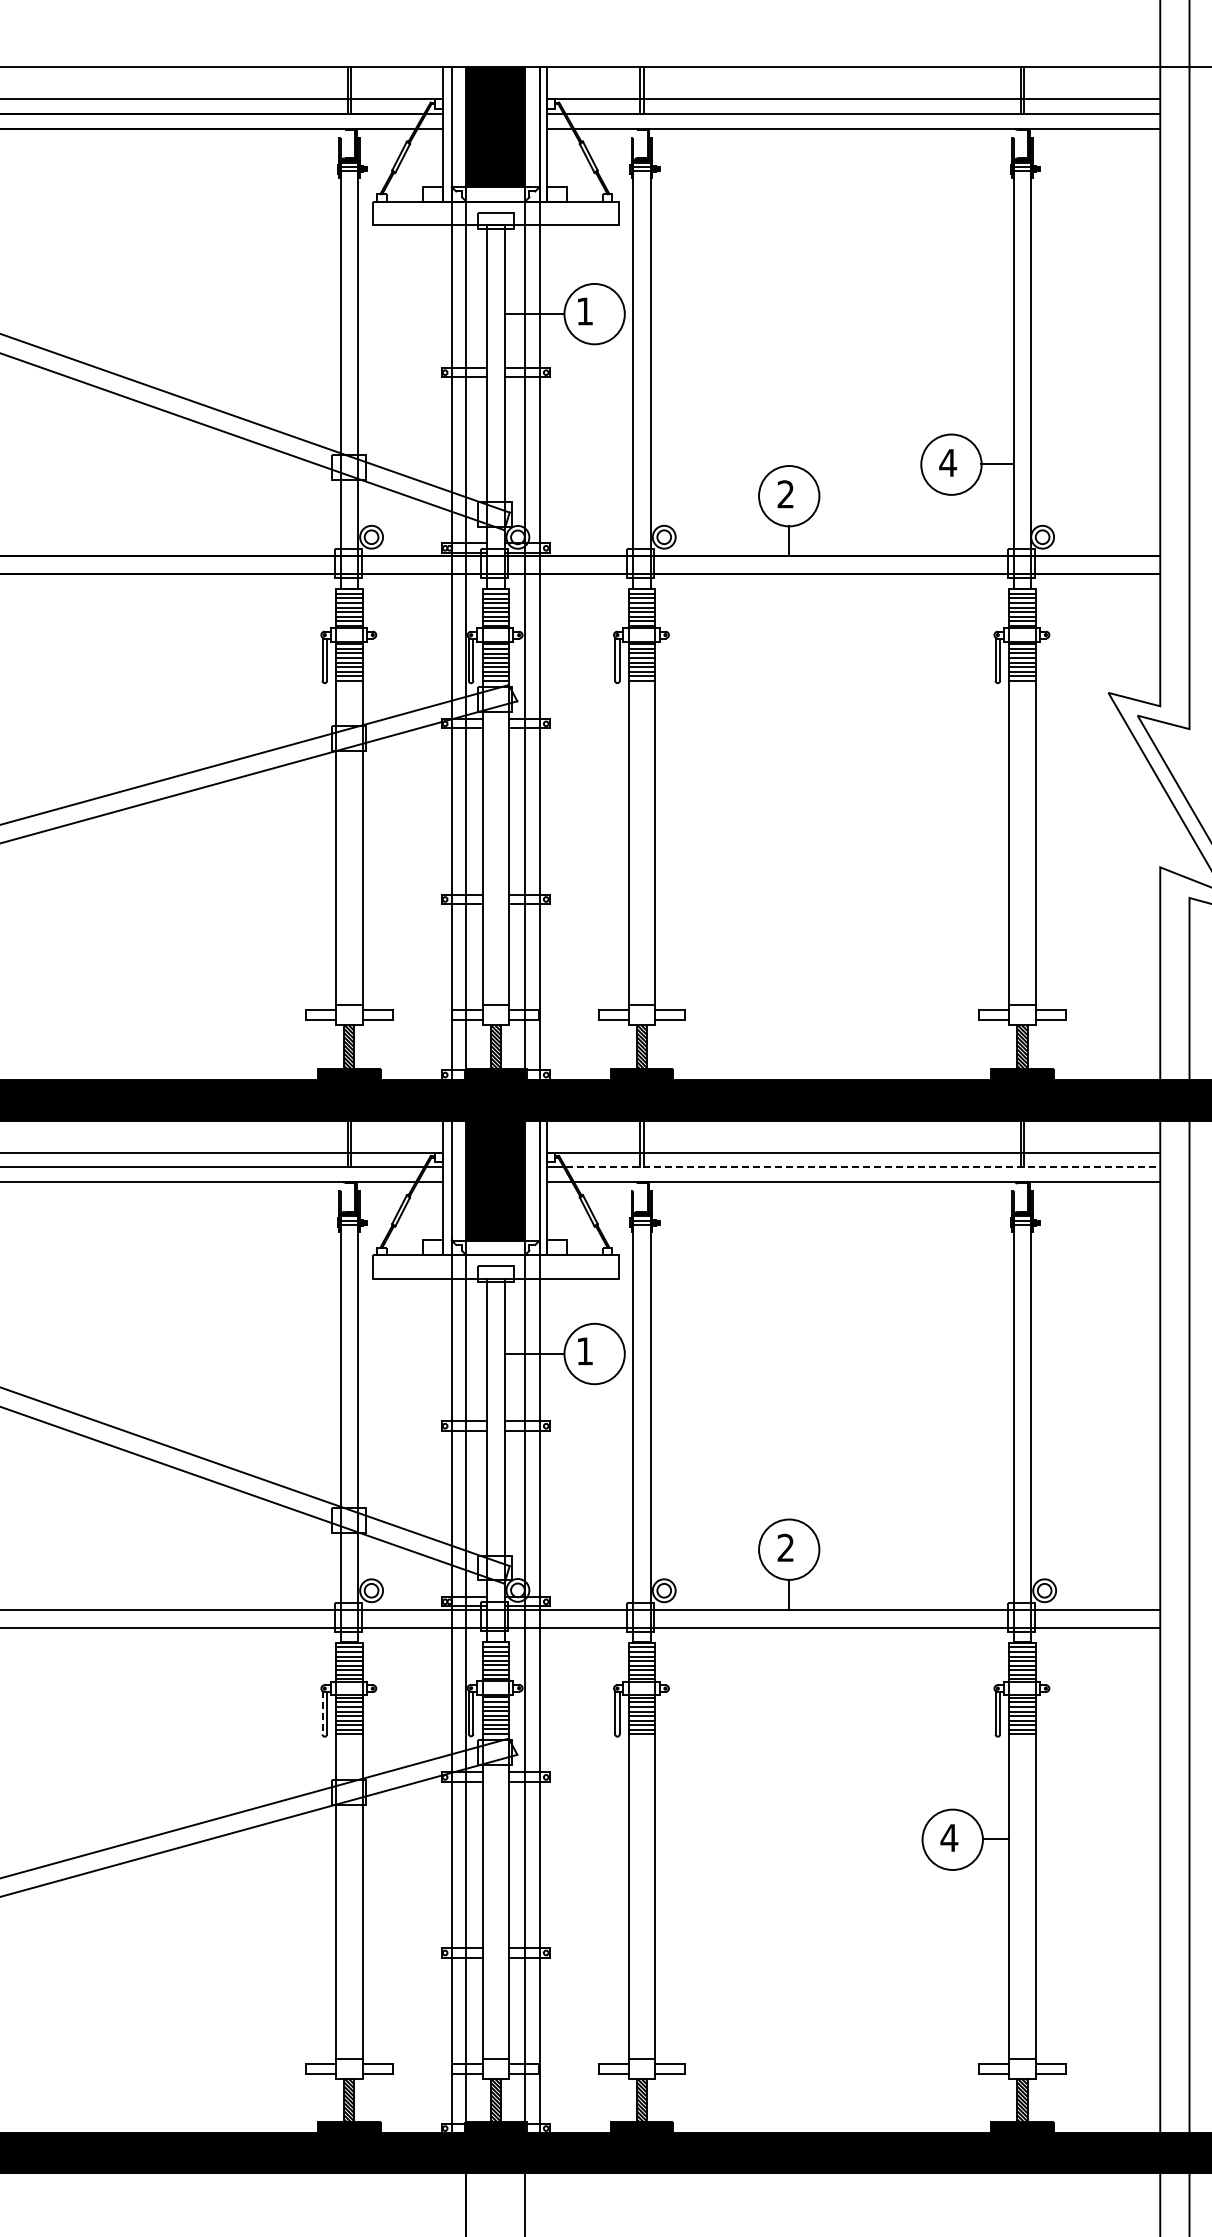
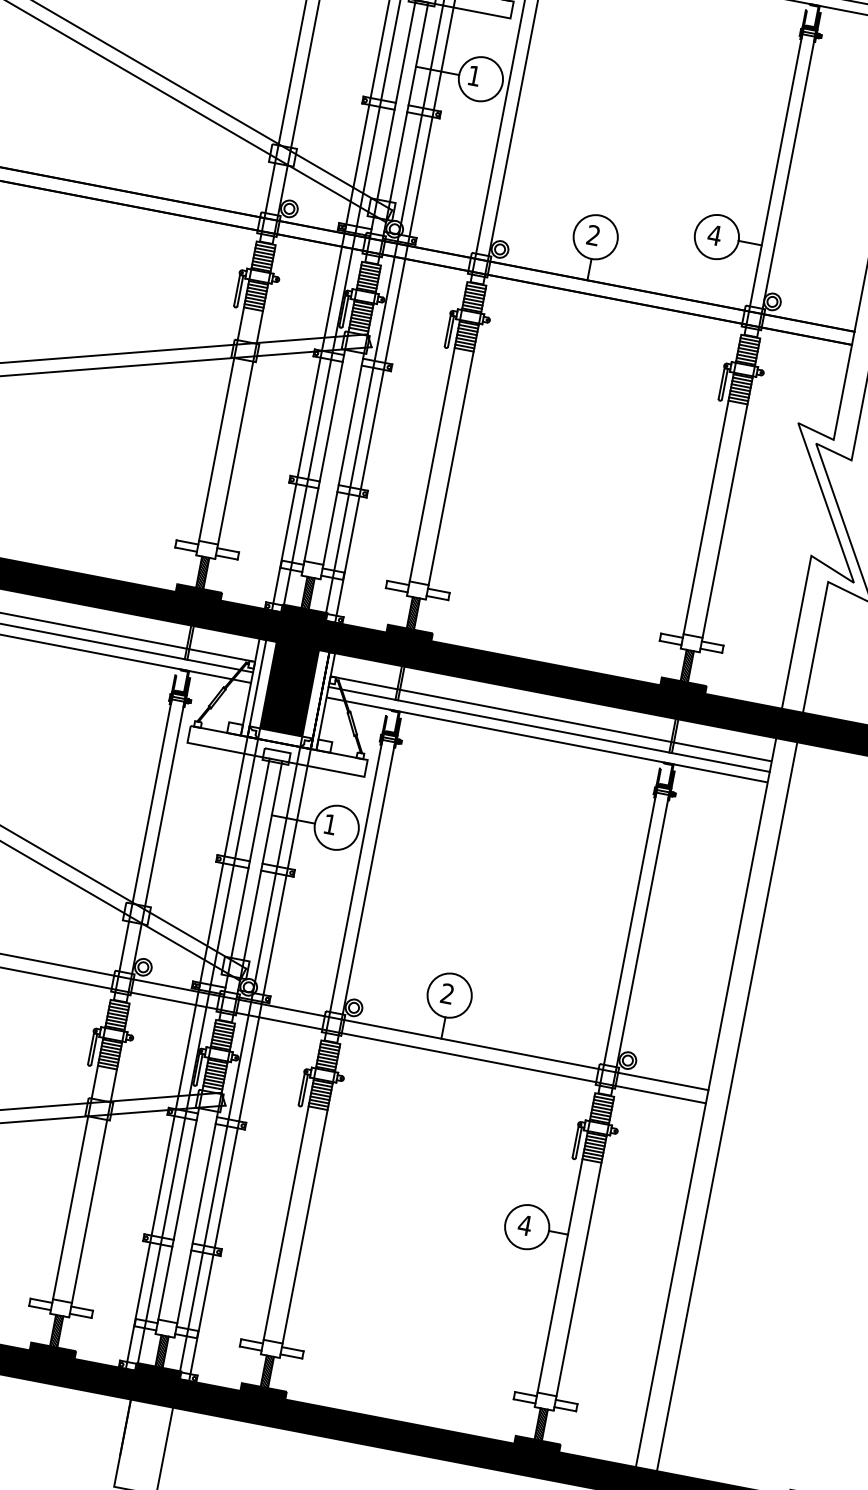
line: (863, 1167) -> (556, 730), dashed -> solid
line: (322, 1712) -> (91, 1048), dashed -> solid

